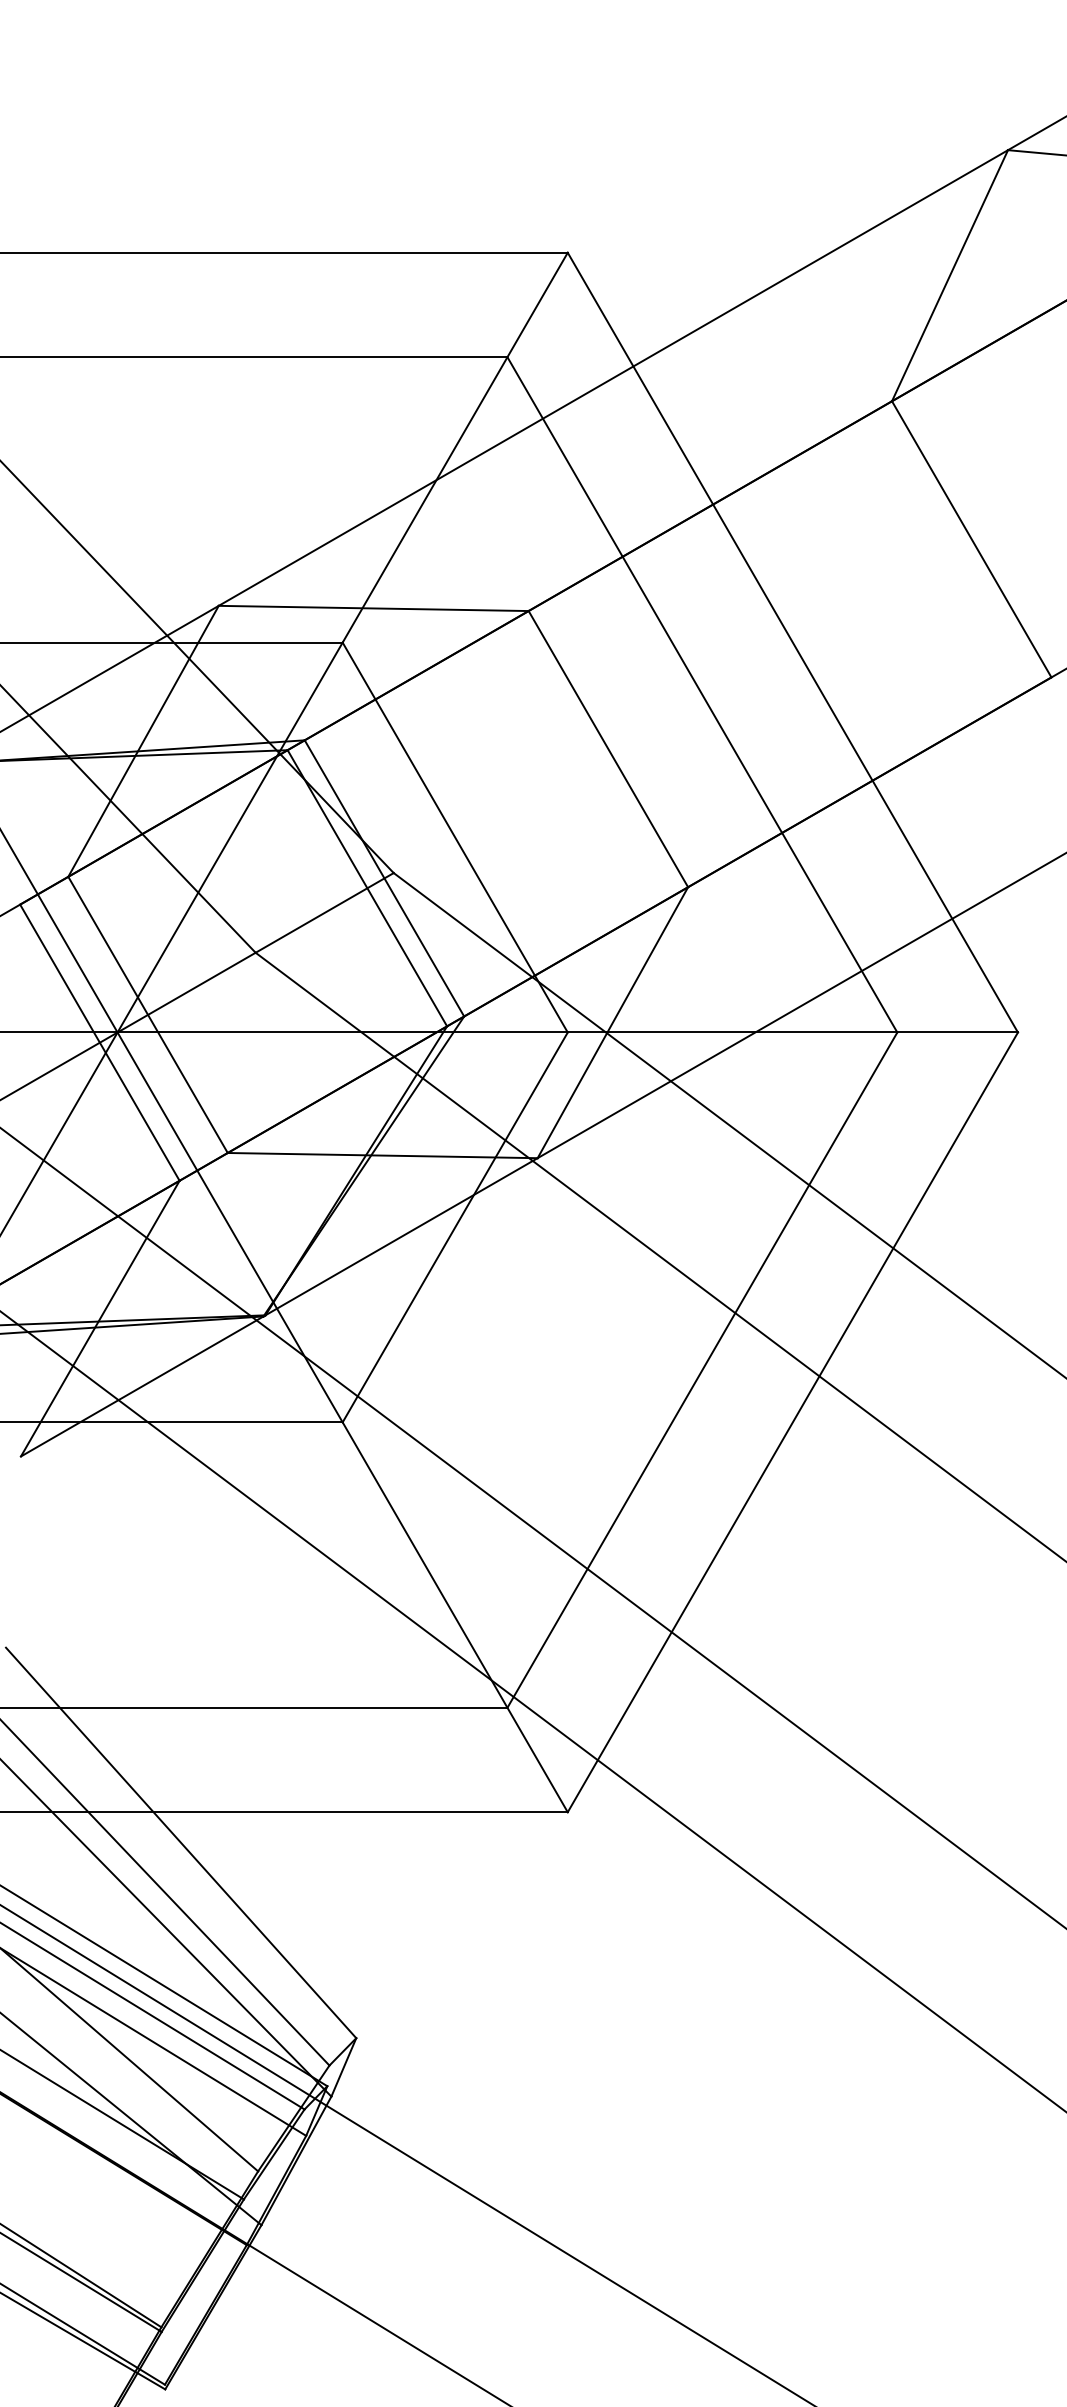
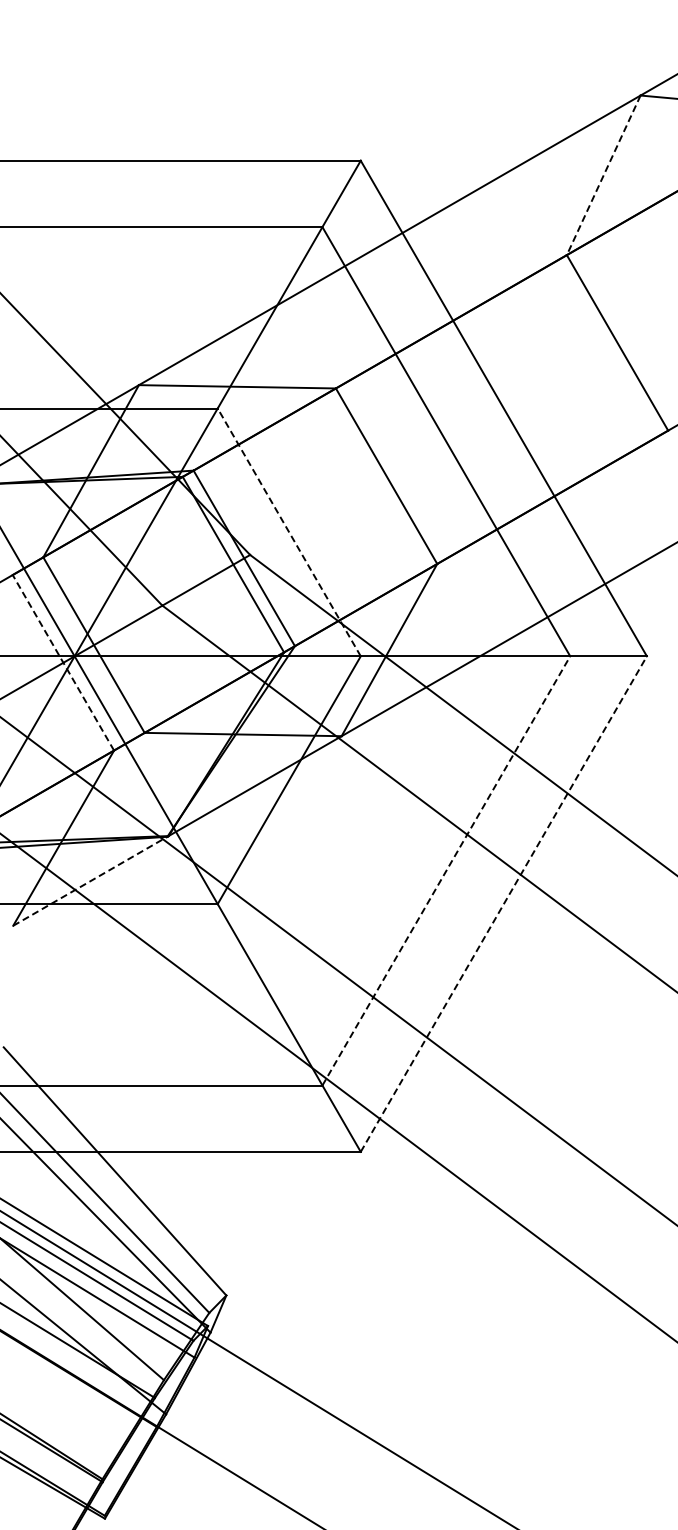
line: (949, 275) -> (603, 175), solid -> dashed
line: (455, 836) -> (289, 531), solid -> dashed
line: (100, 1042) -> (63, 662), solid -> dashed
line: (702, 1369) -> (446, 870), solid -> dashed
line: (142, 1385) -> (90, 880), solid -> dashed
line: (793, 1421) -> (504, 903), solid -> dashed

